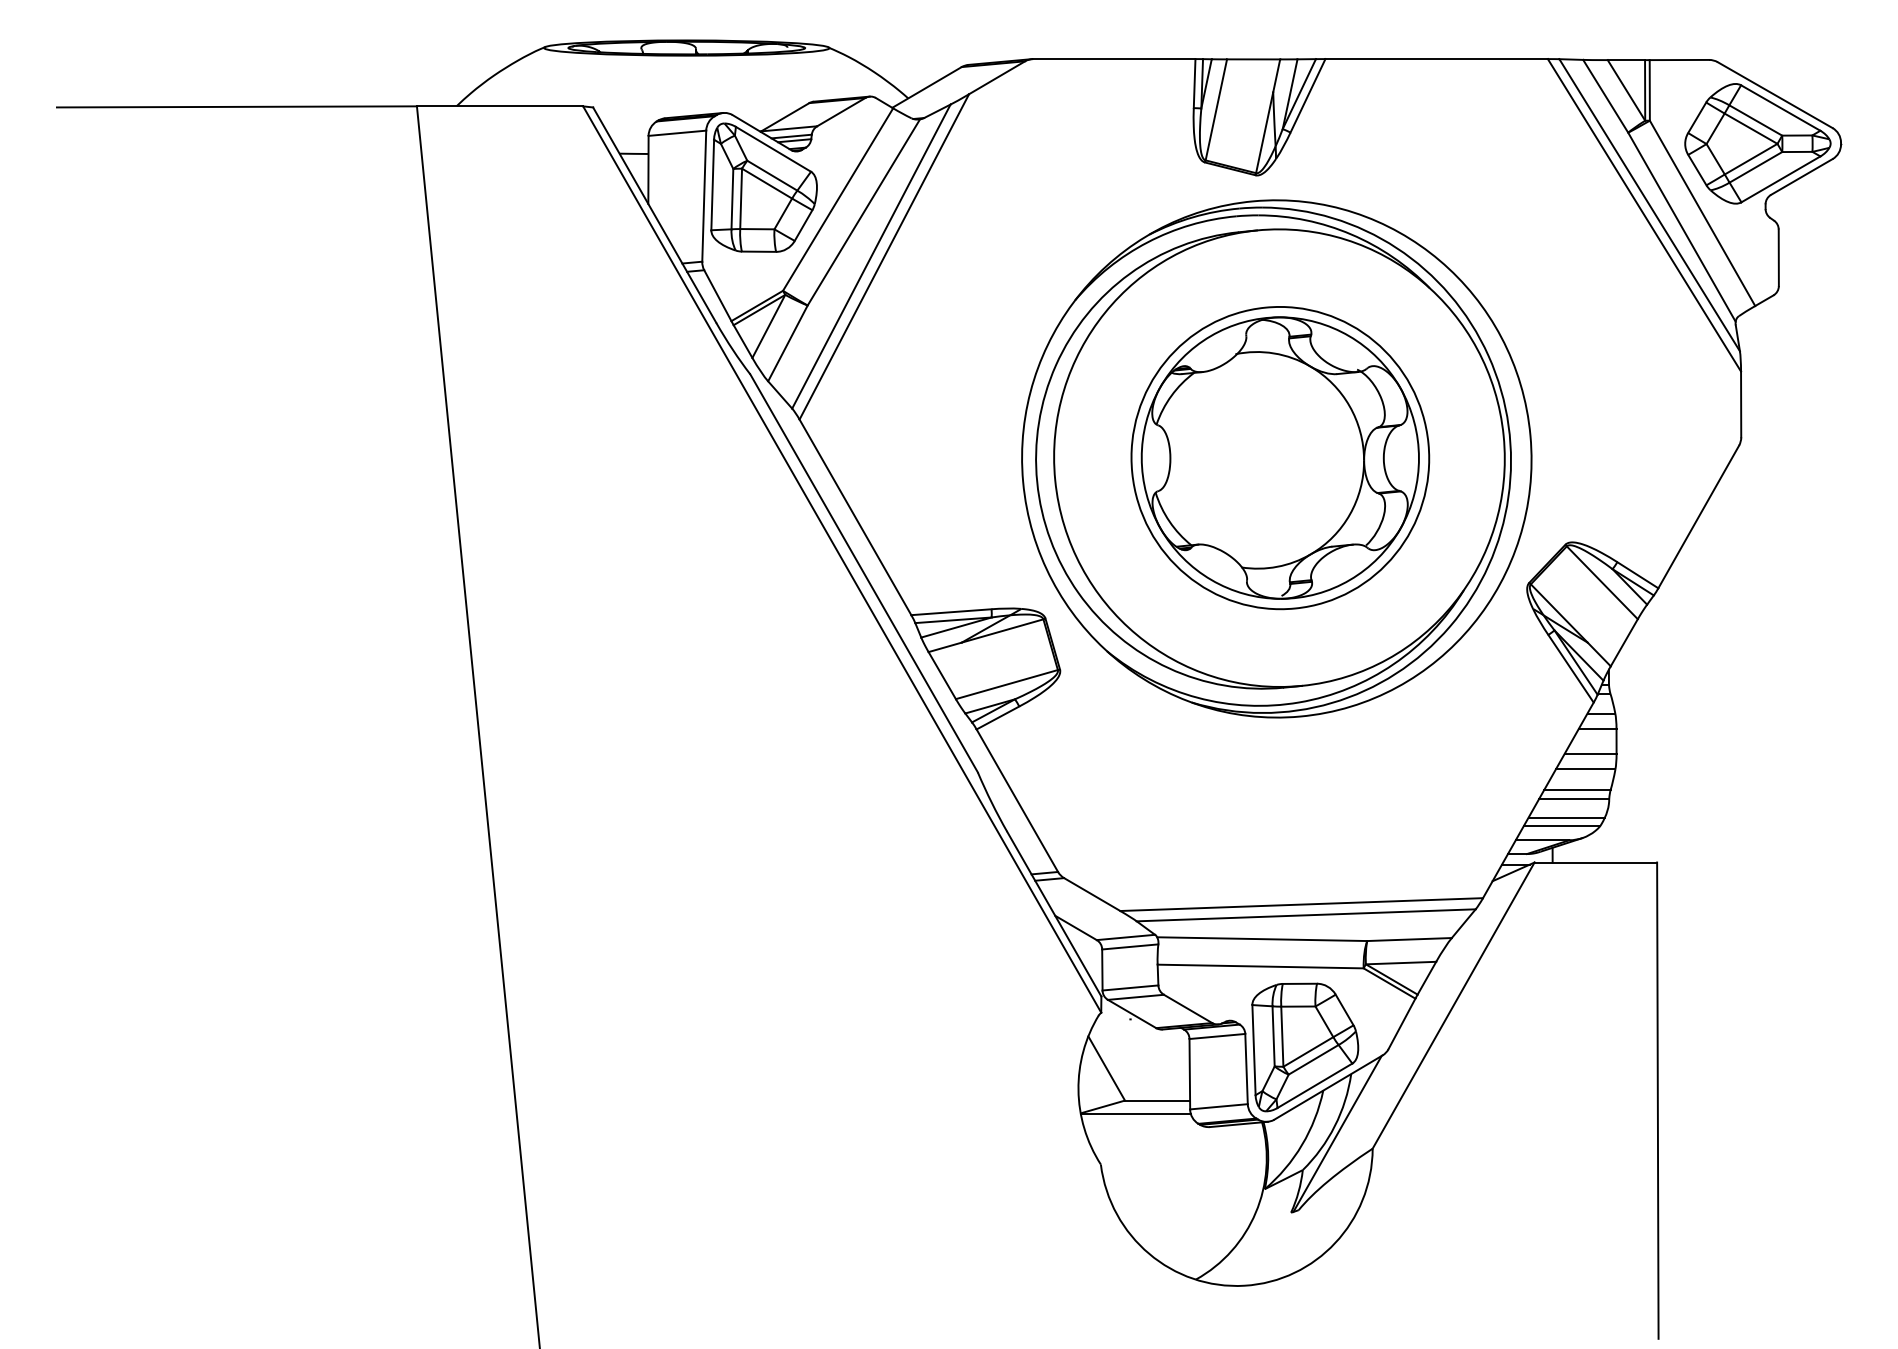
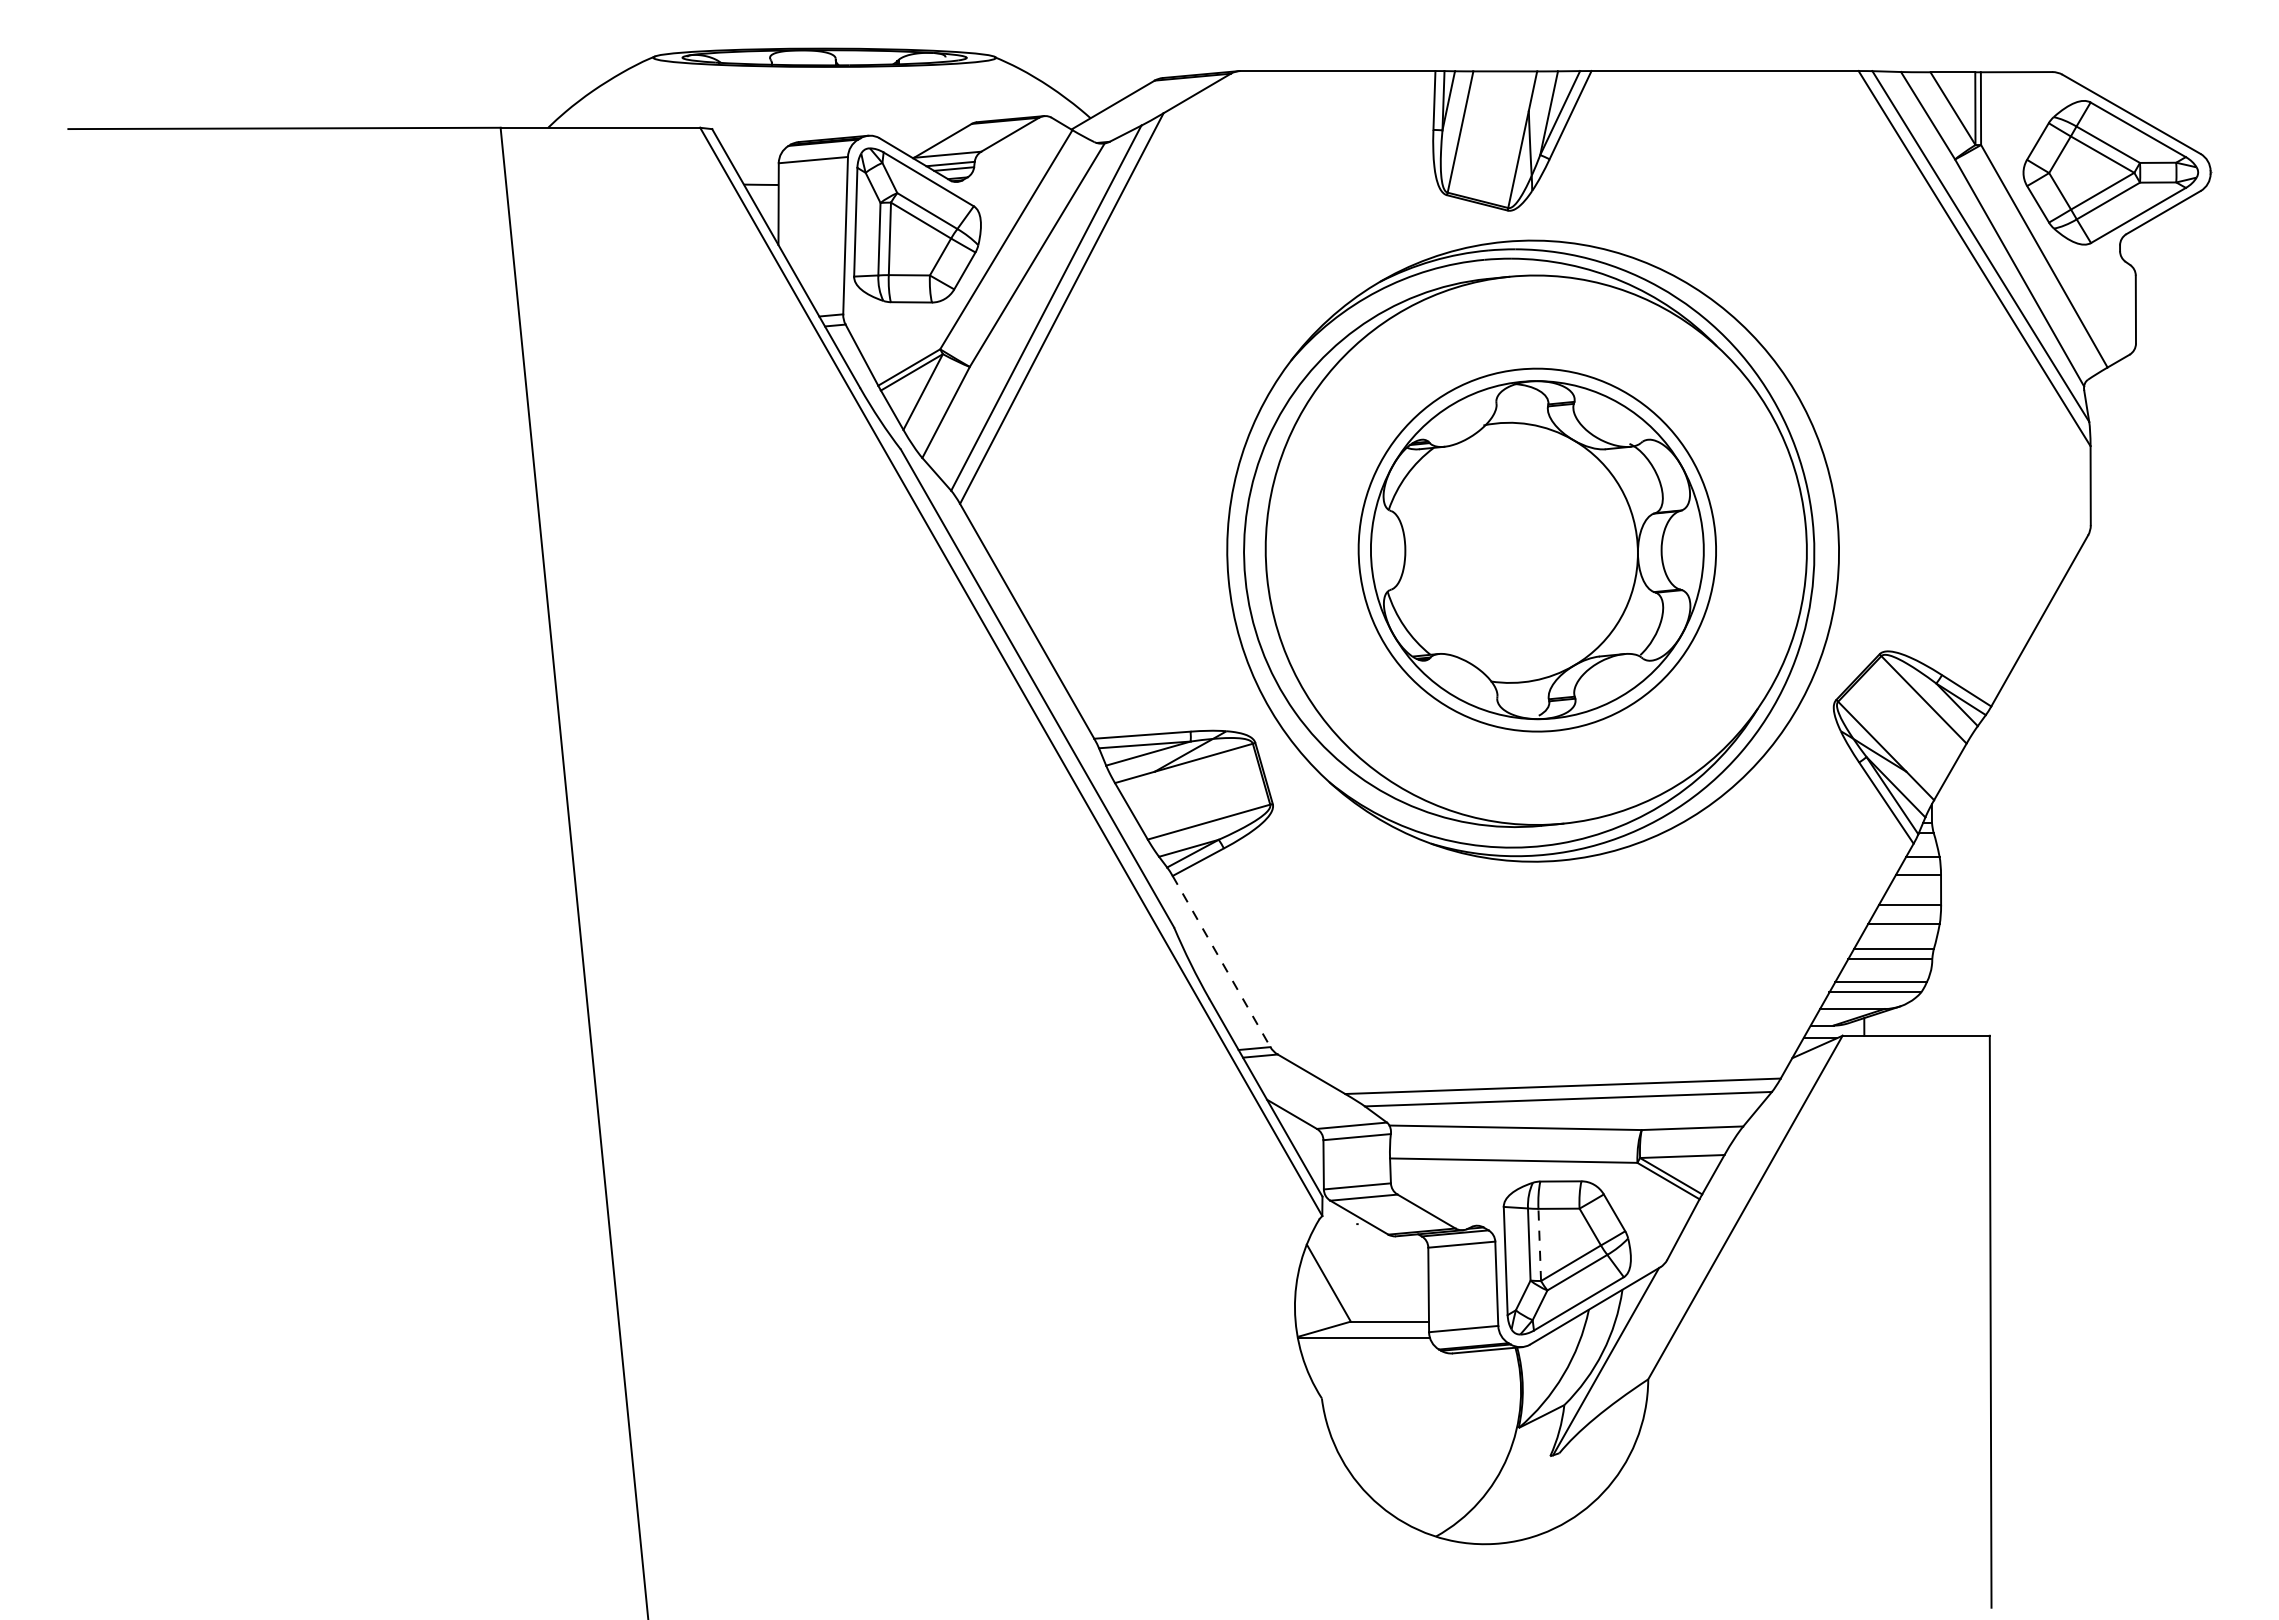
line: (1017, 800) -> (1221, 961), solid -> dashed
line: (1282, 1036) -> (1539, 1244), solid -> dashed

